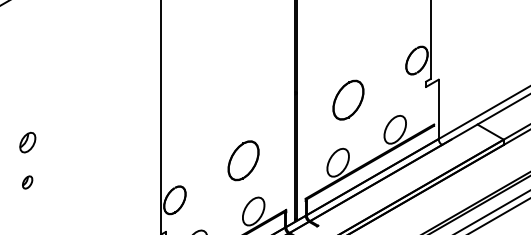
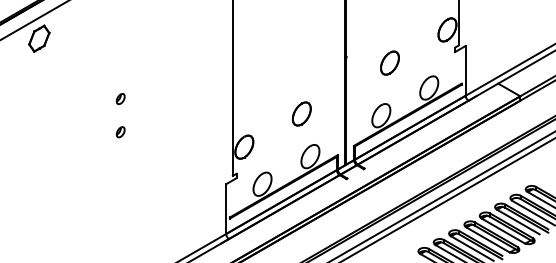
part: (347, 99) -> (389, 62), size x0.71
part: (27, 143) -> (120, 99), size x0.62
part: (243, 160) -> (301, 113), size x0.71

